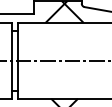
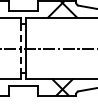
line: (11, 60) -> (20, 48), solid -> dashed

